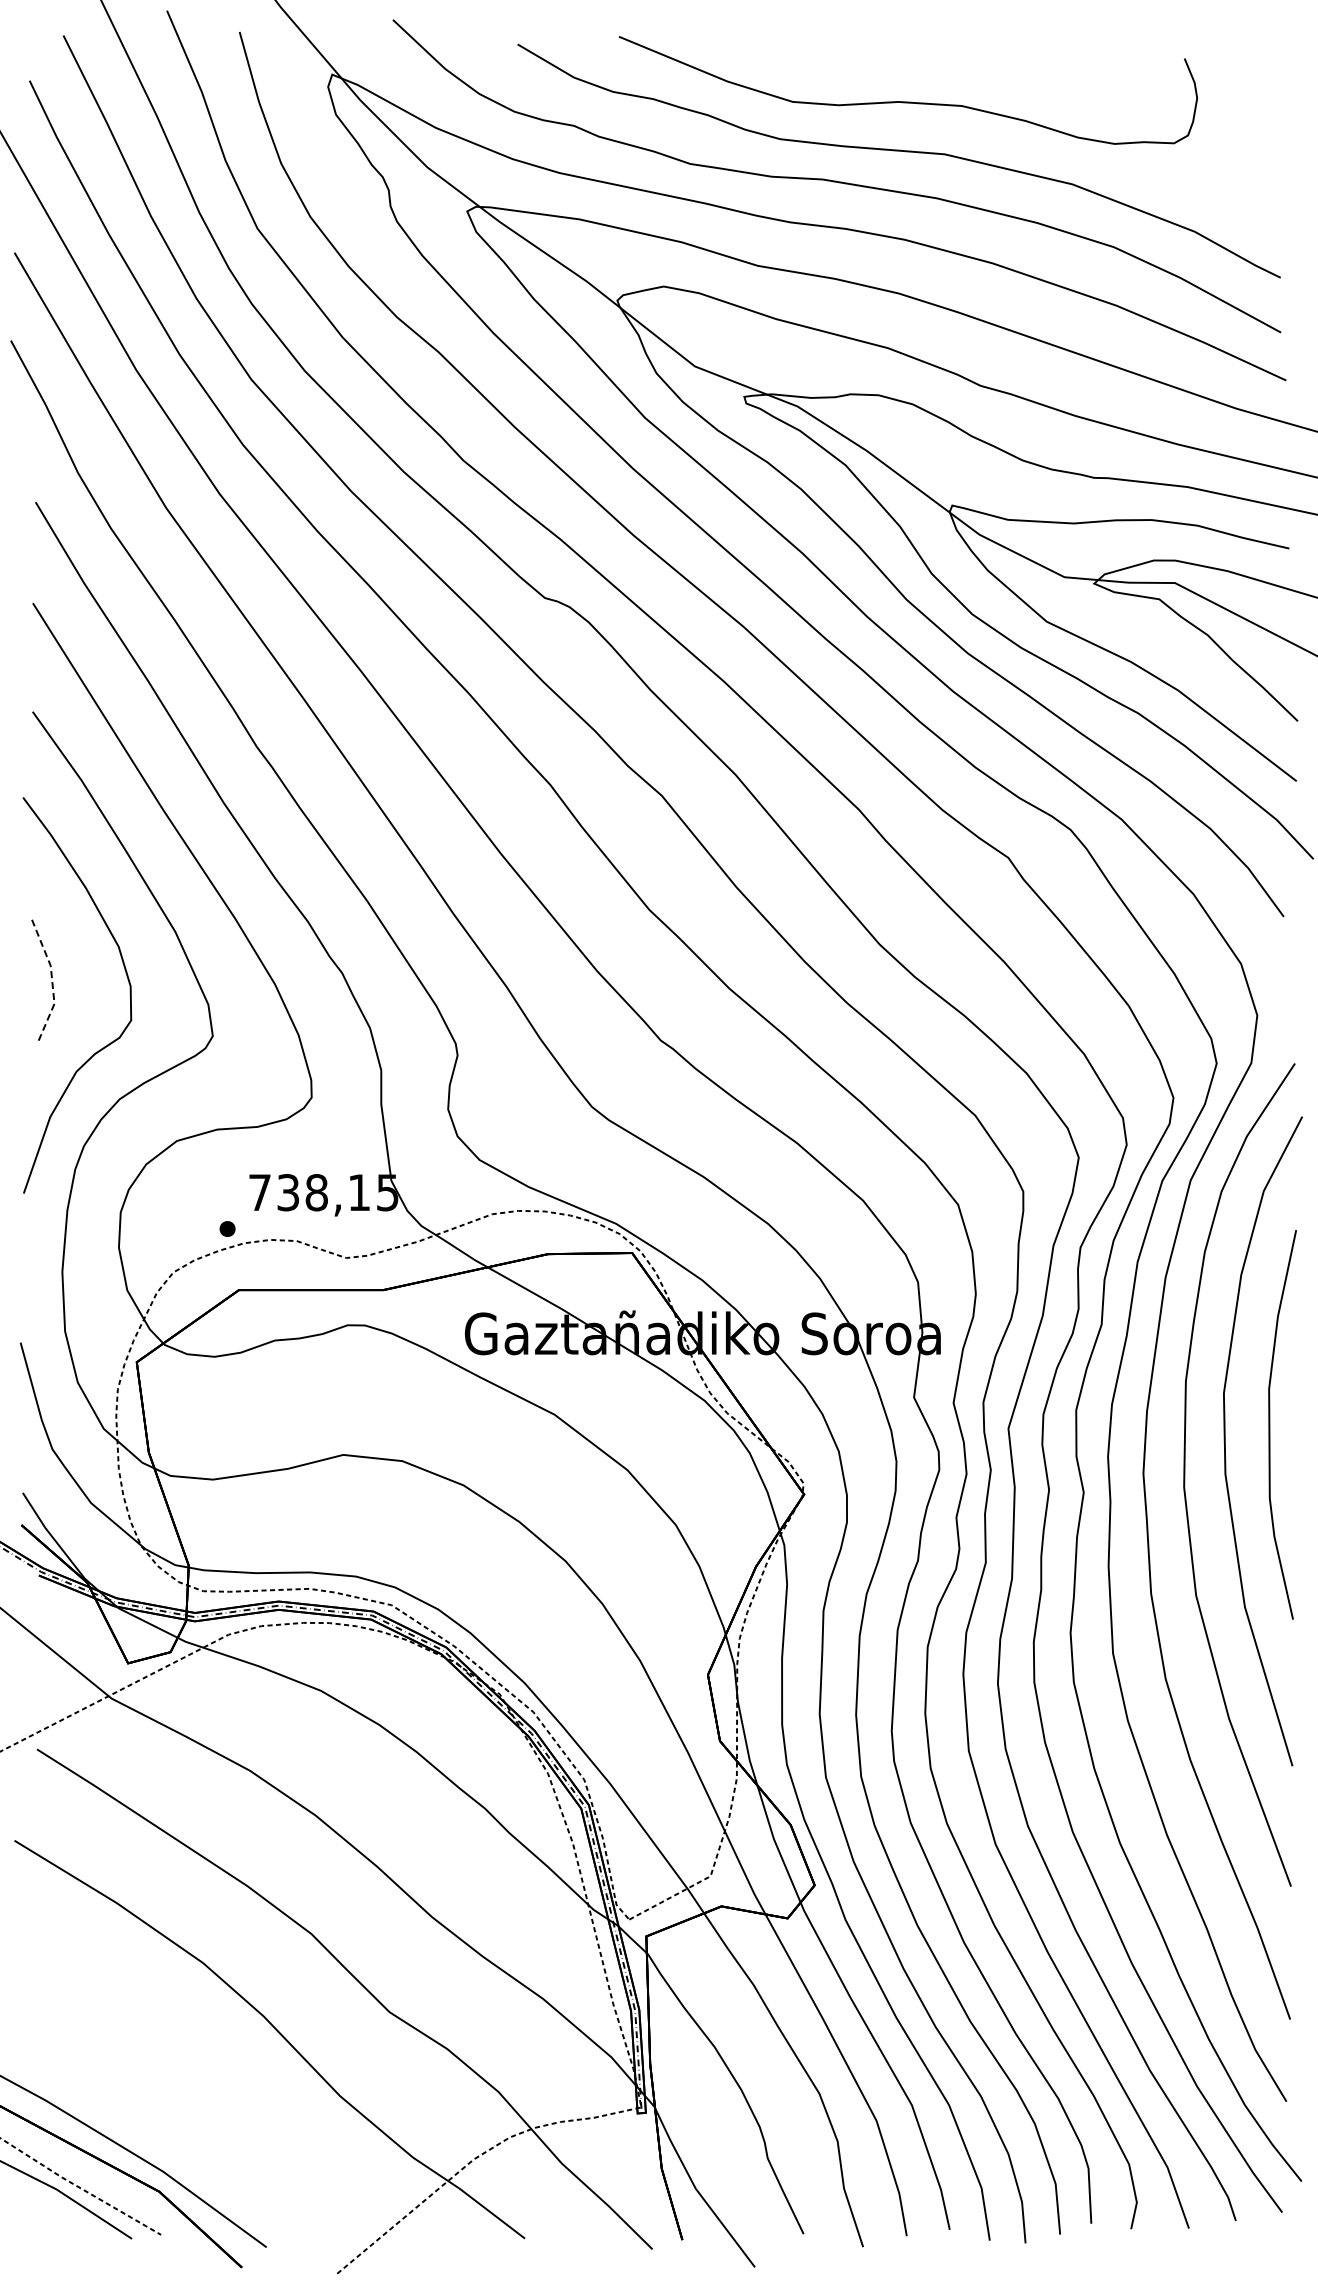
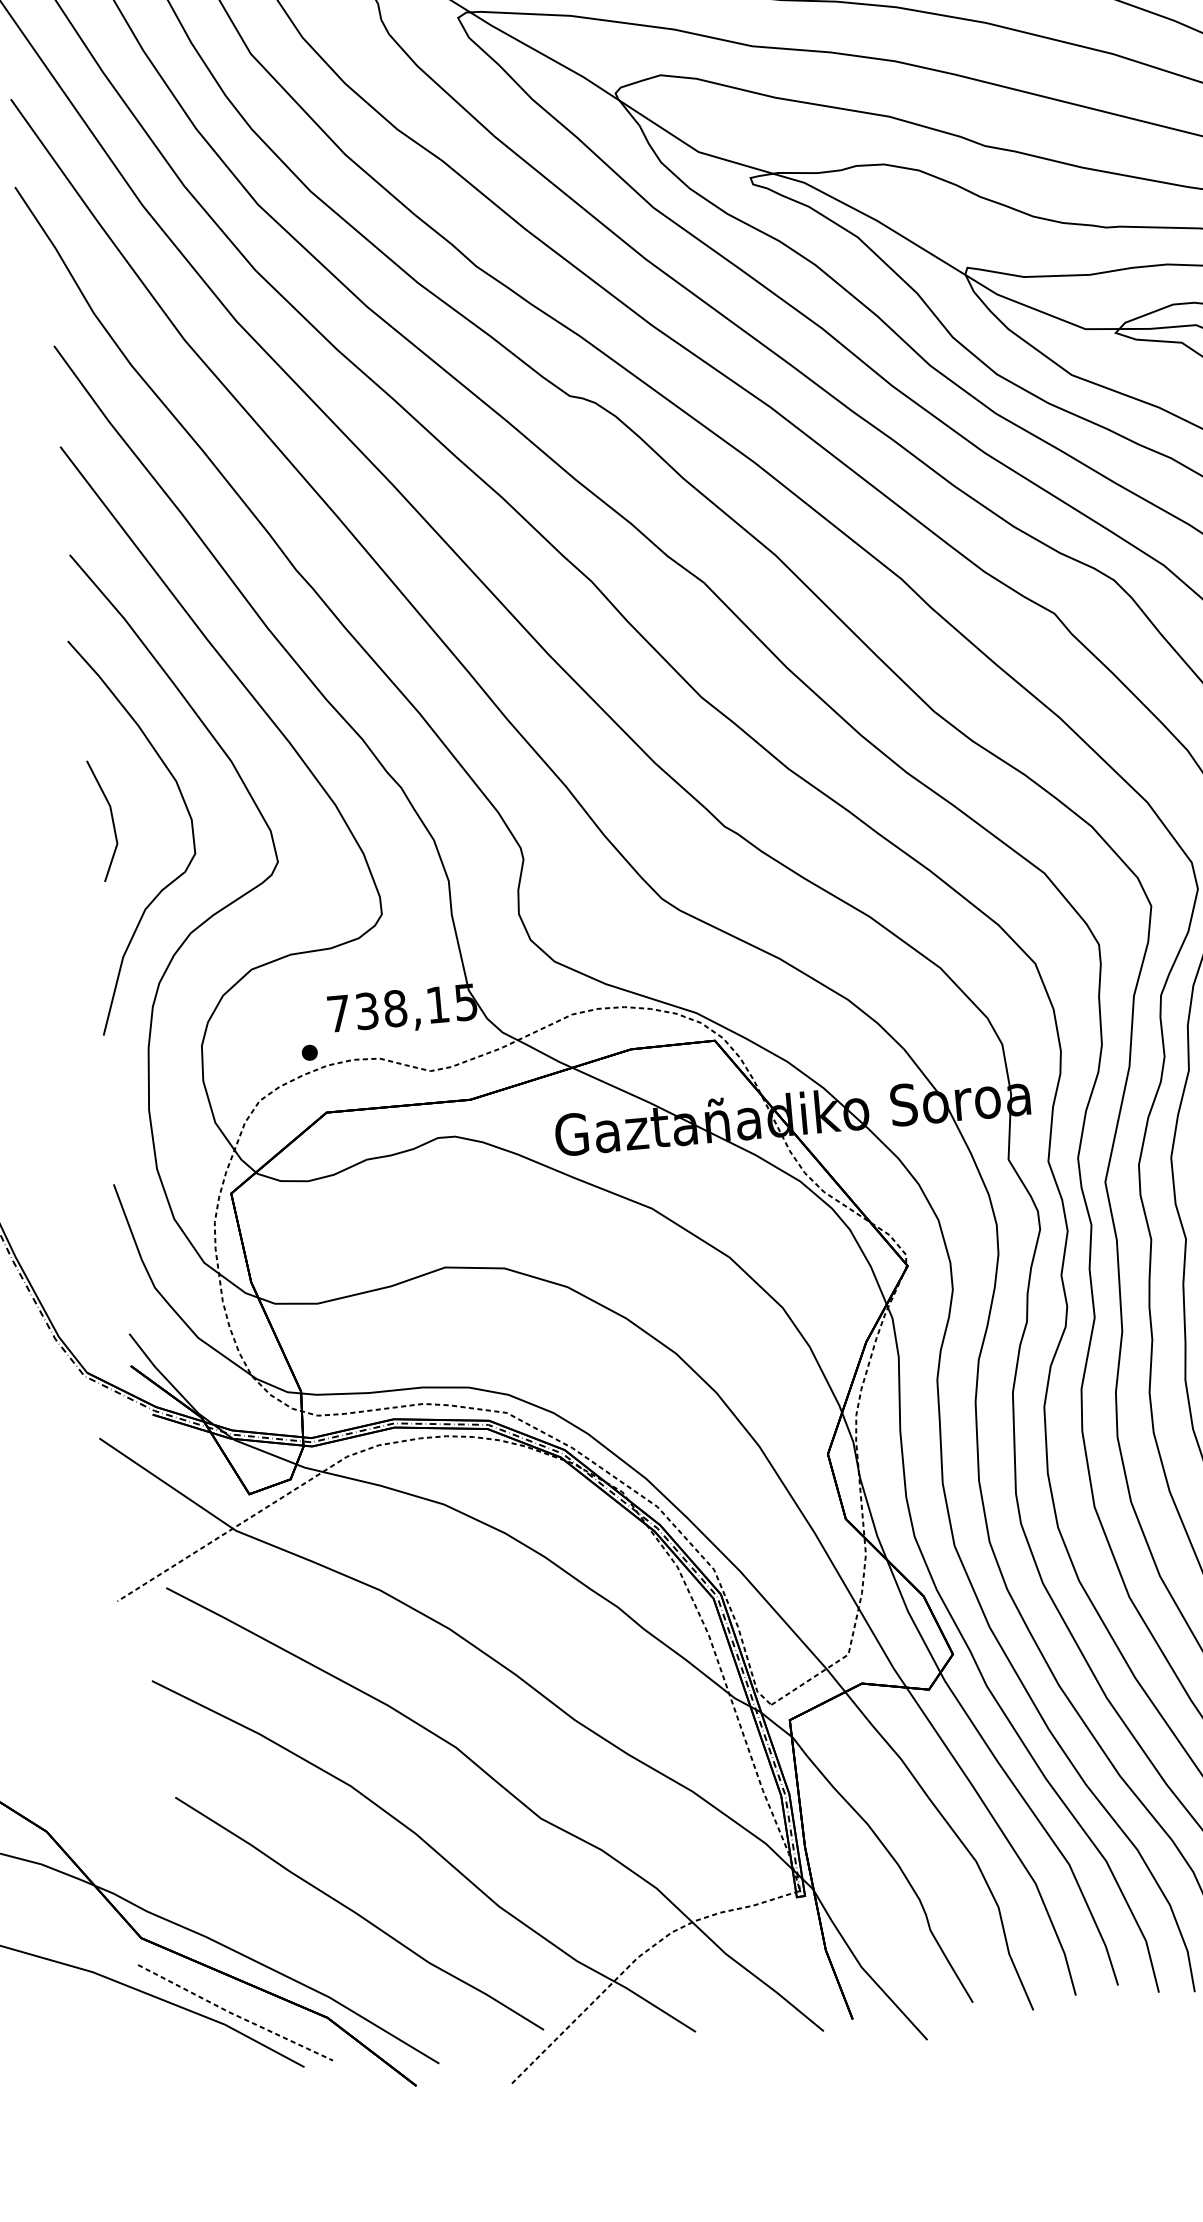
line: (52, 979) -> (113, 819), dashed -> solid
curve: (199, 2090) -> (358, 1913), added

